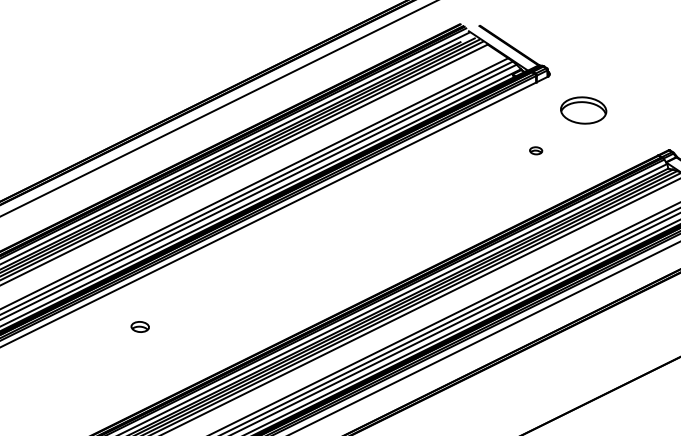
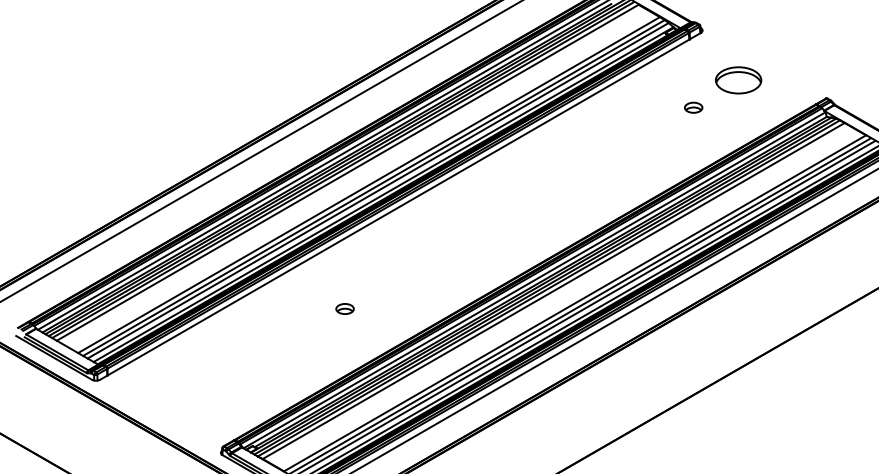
part: (583, 110) -> (738, 80), moved
part: (535, 150) -> (693, 107), size x1.43
part: (139, 326) -> (344, 308), moved

